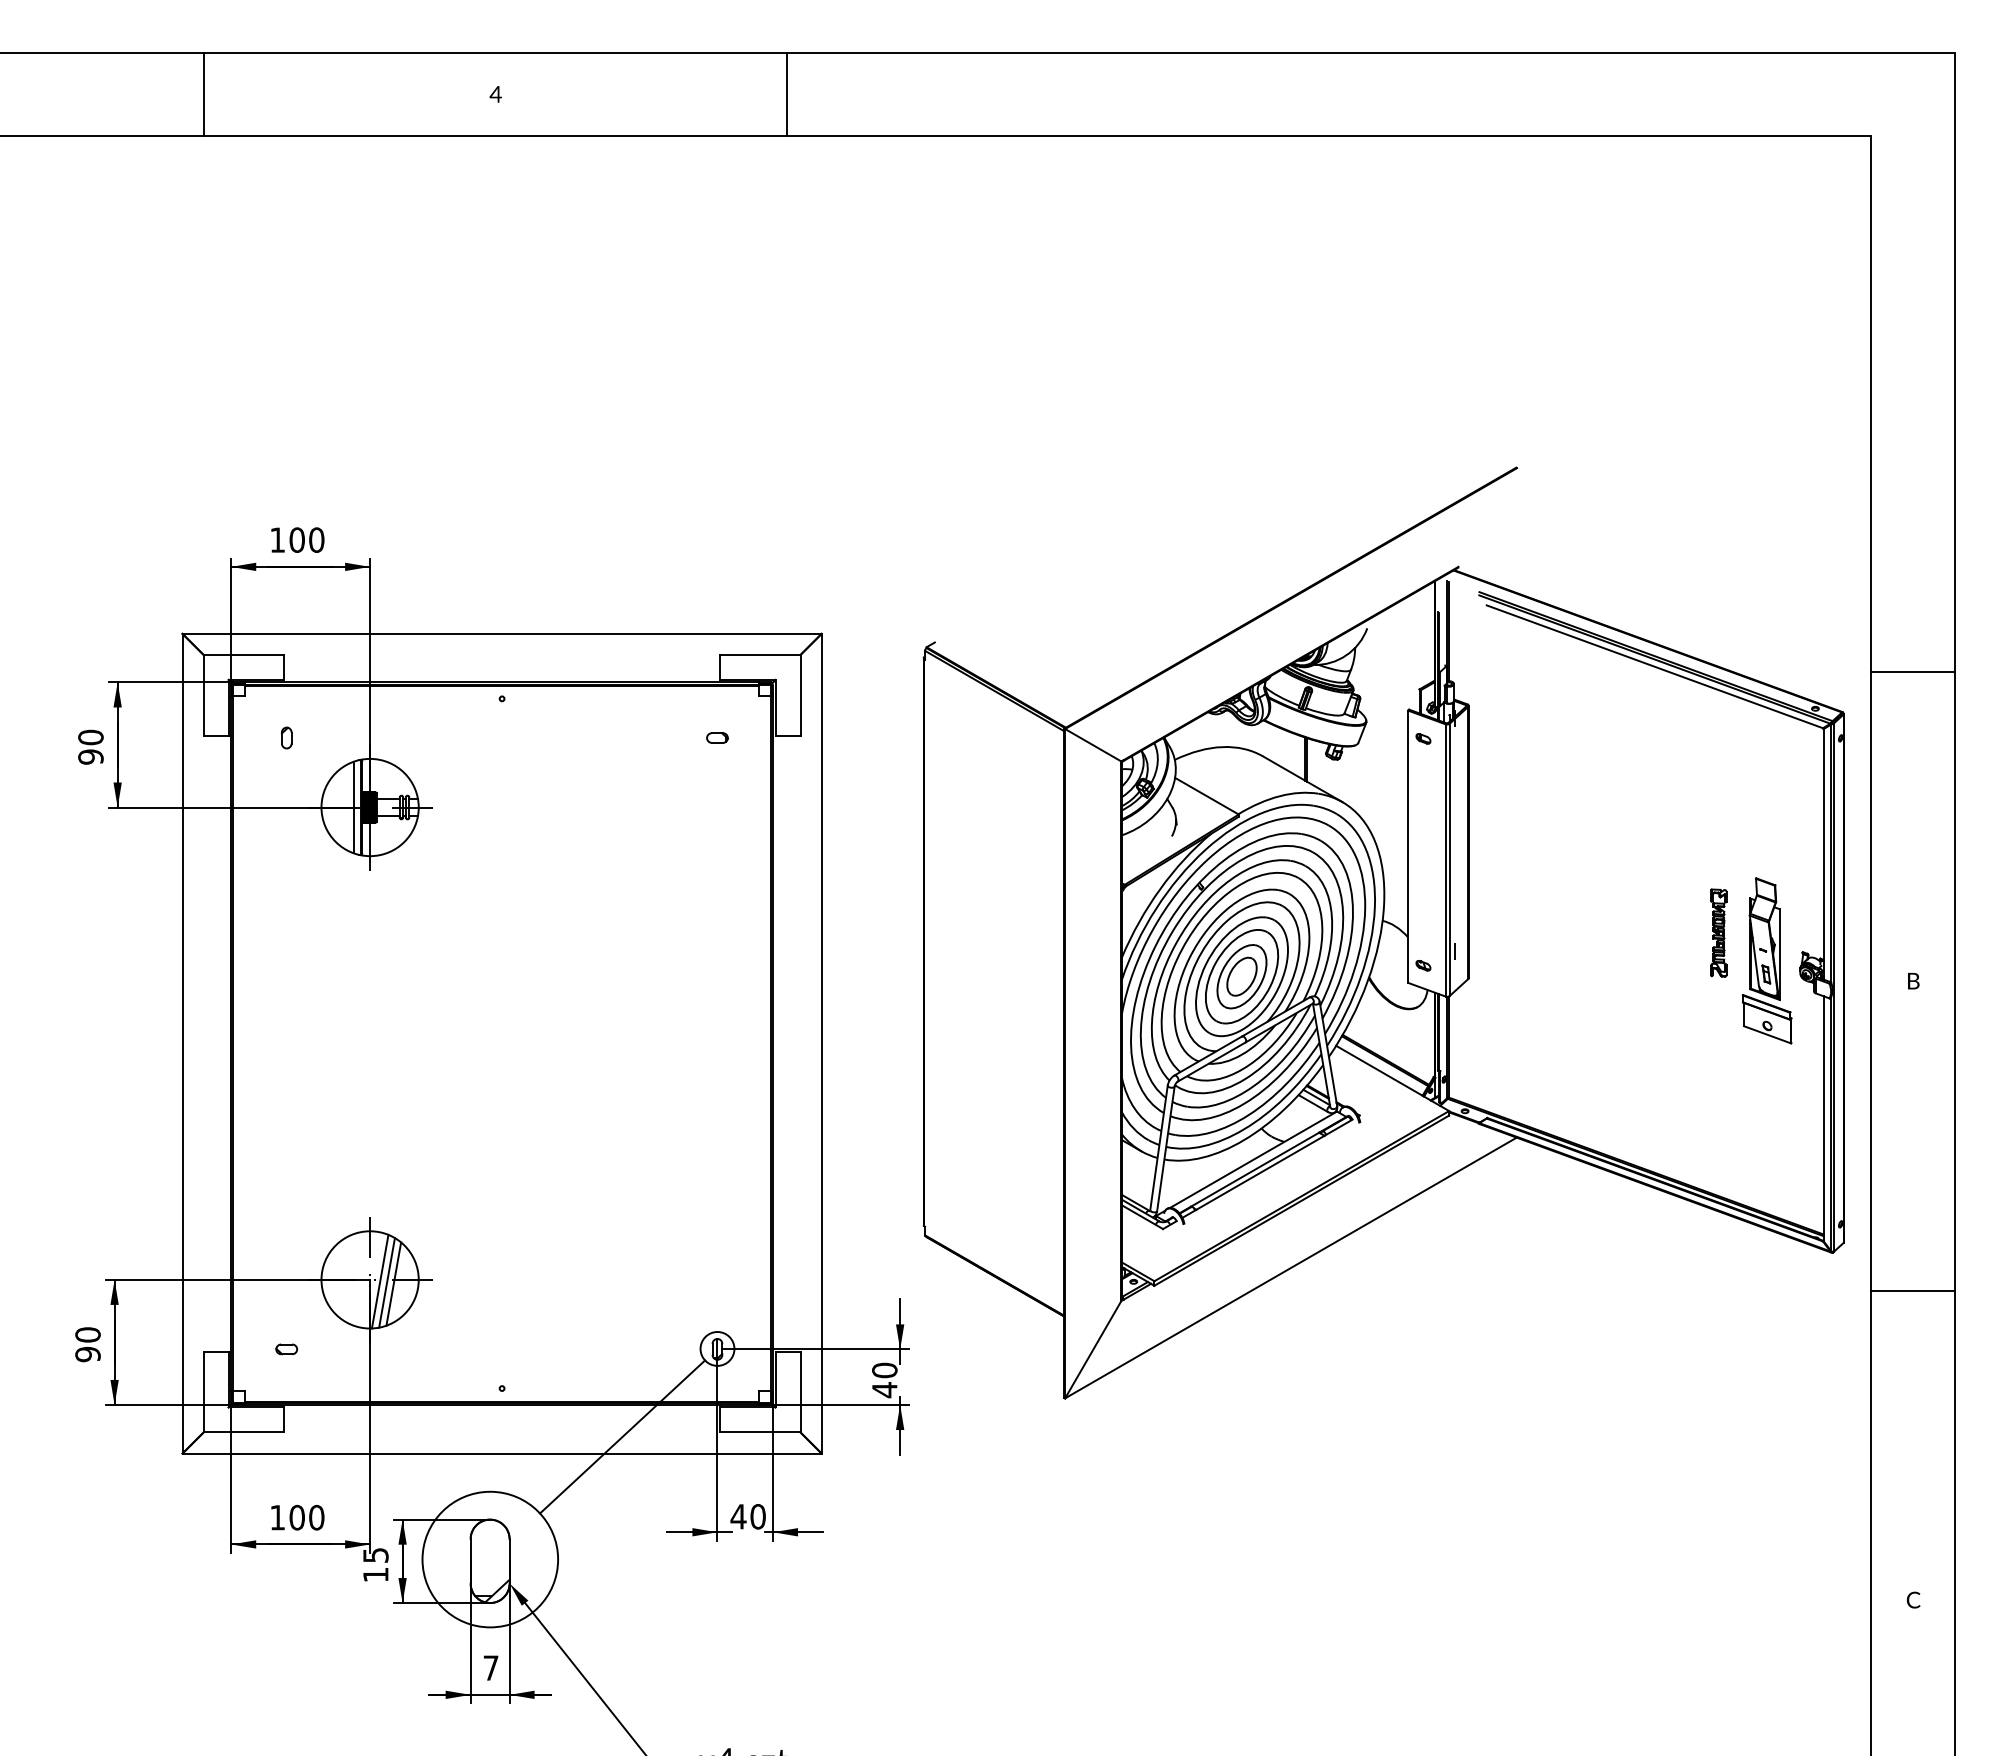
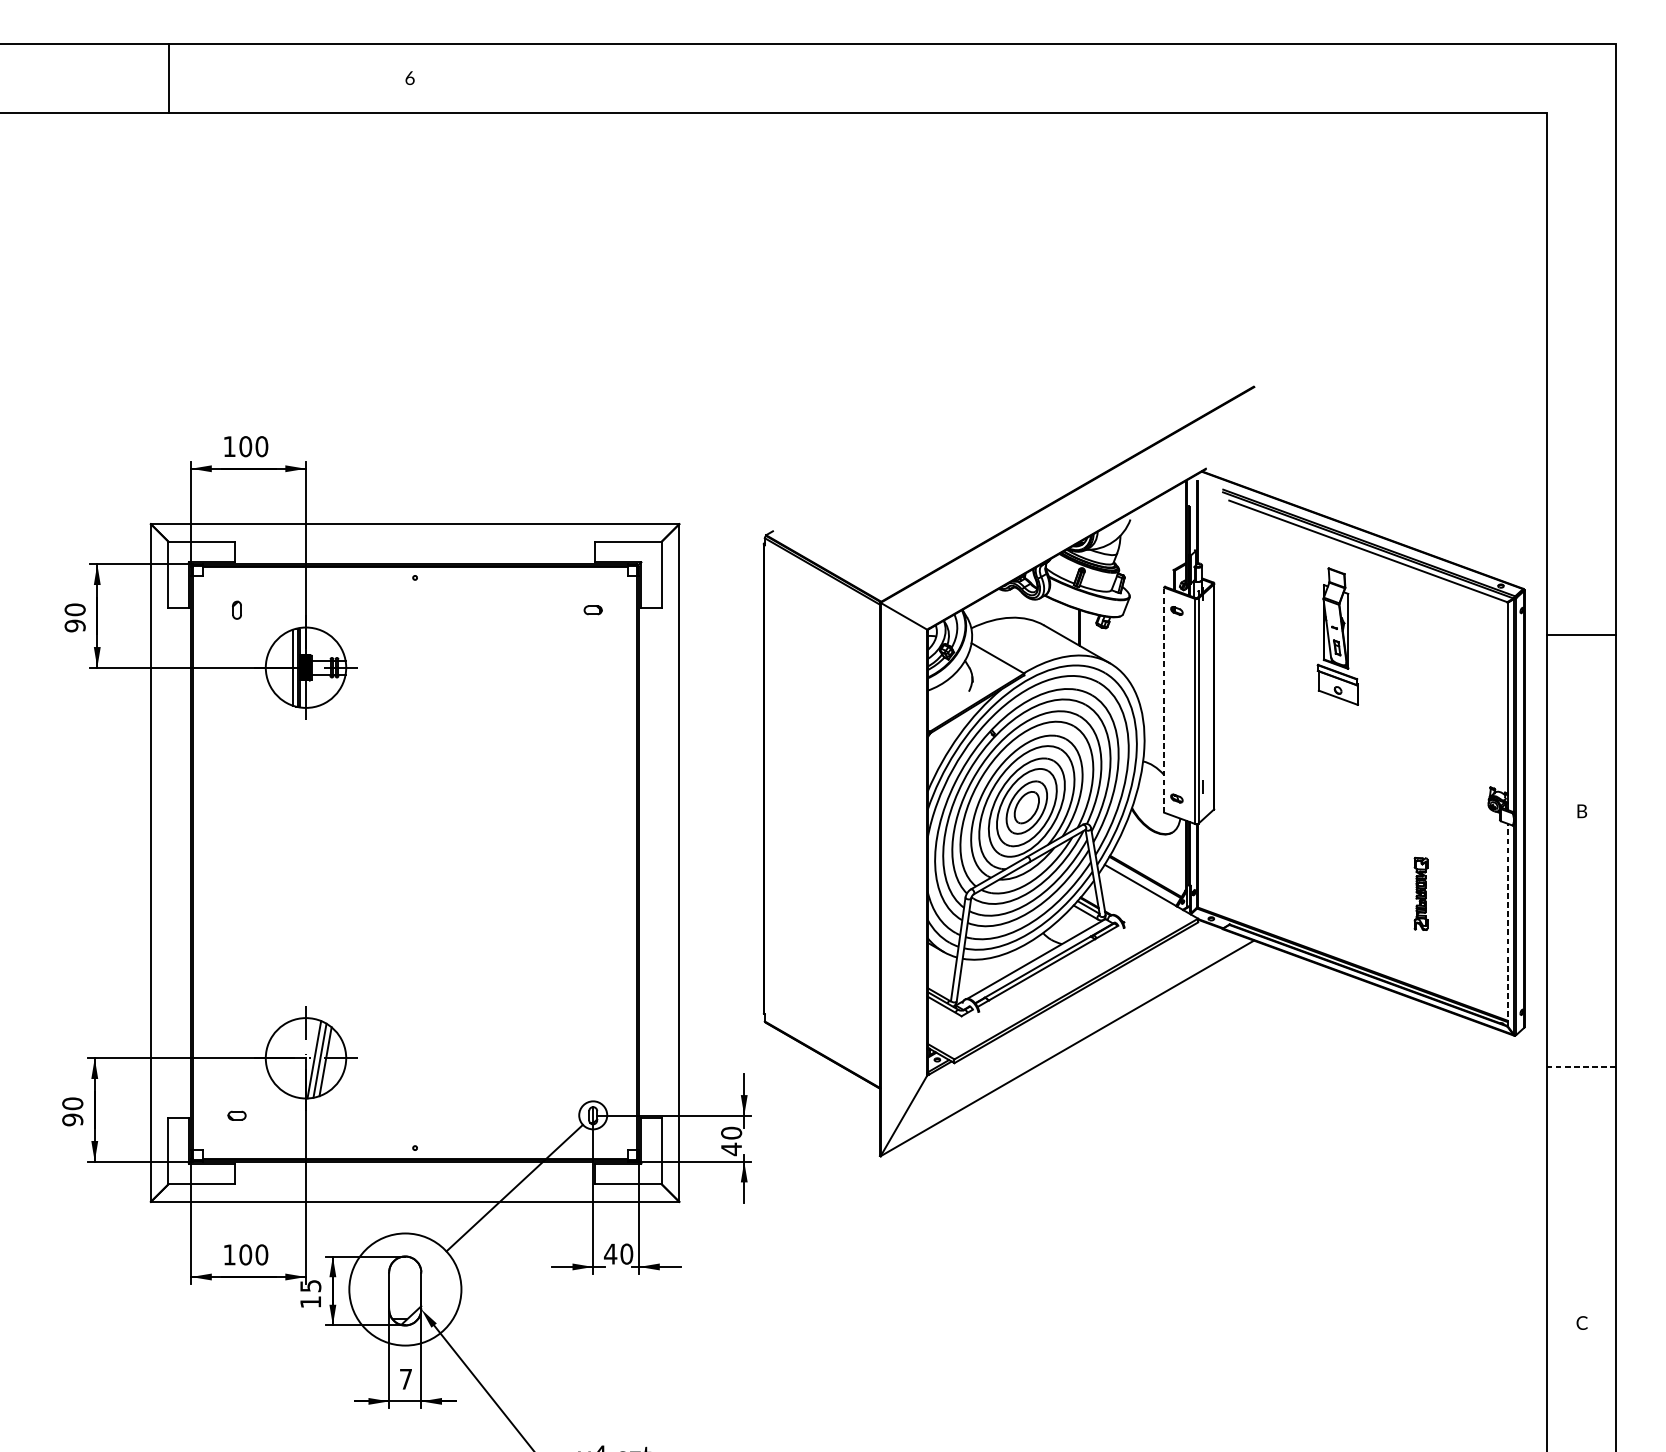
text: (495, 94) -> (409, 78), 4 -> 6
line: (787, 94) -> (651, 78), removed
line: (1912, 671) -> (1581, 634), moved
line: (1408, 846) -> (1164, 699), solid -> dashed
part: (1718, 932) -> (1420, 893), moved
part: (1766, 960) -> (1337, 636), moved
line: (1823, 1118) -> (1507, 924), solid -> dashed
line: (1912, 1290) -> (1581, 1067), solid -> dashed

